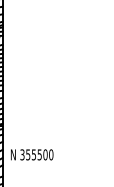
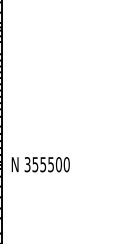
text: (32, 154) -> (41, 164), moved

